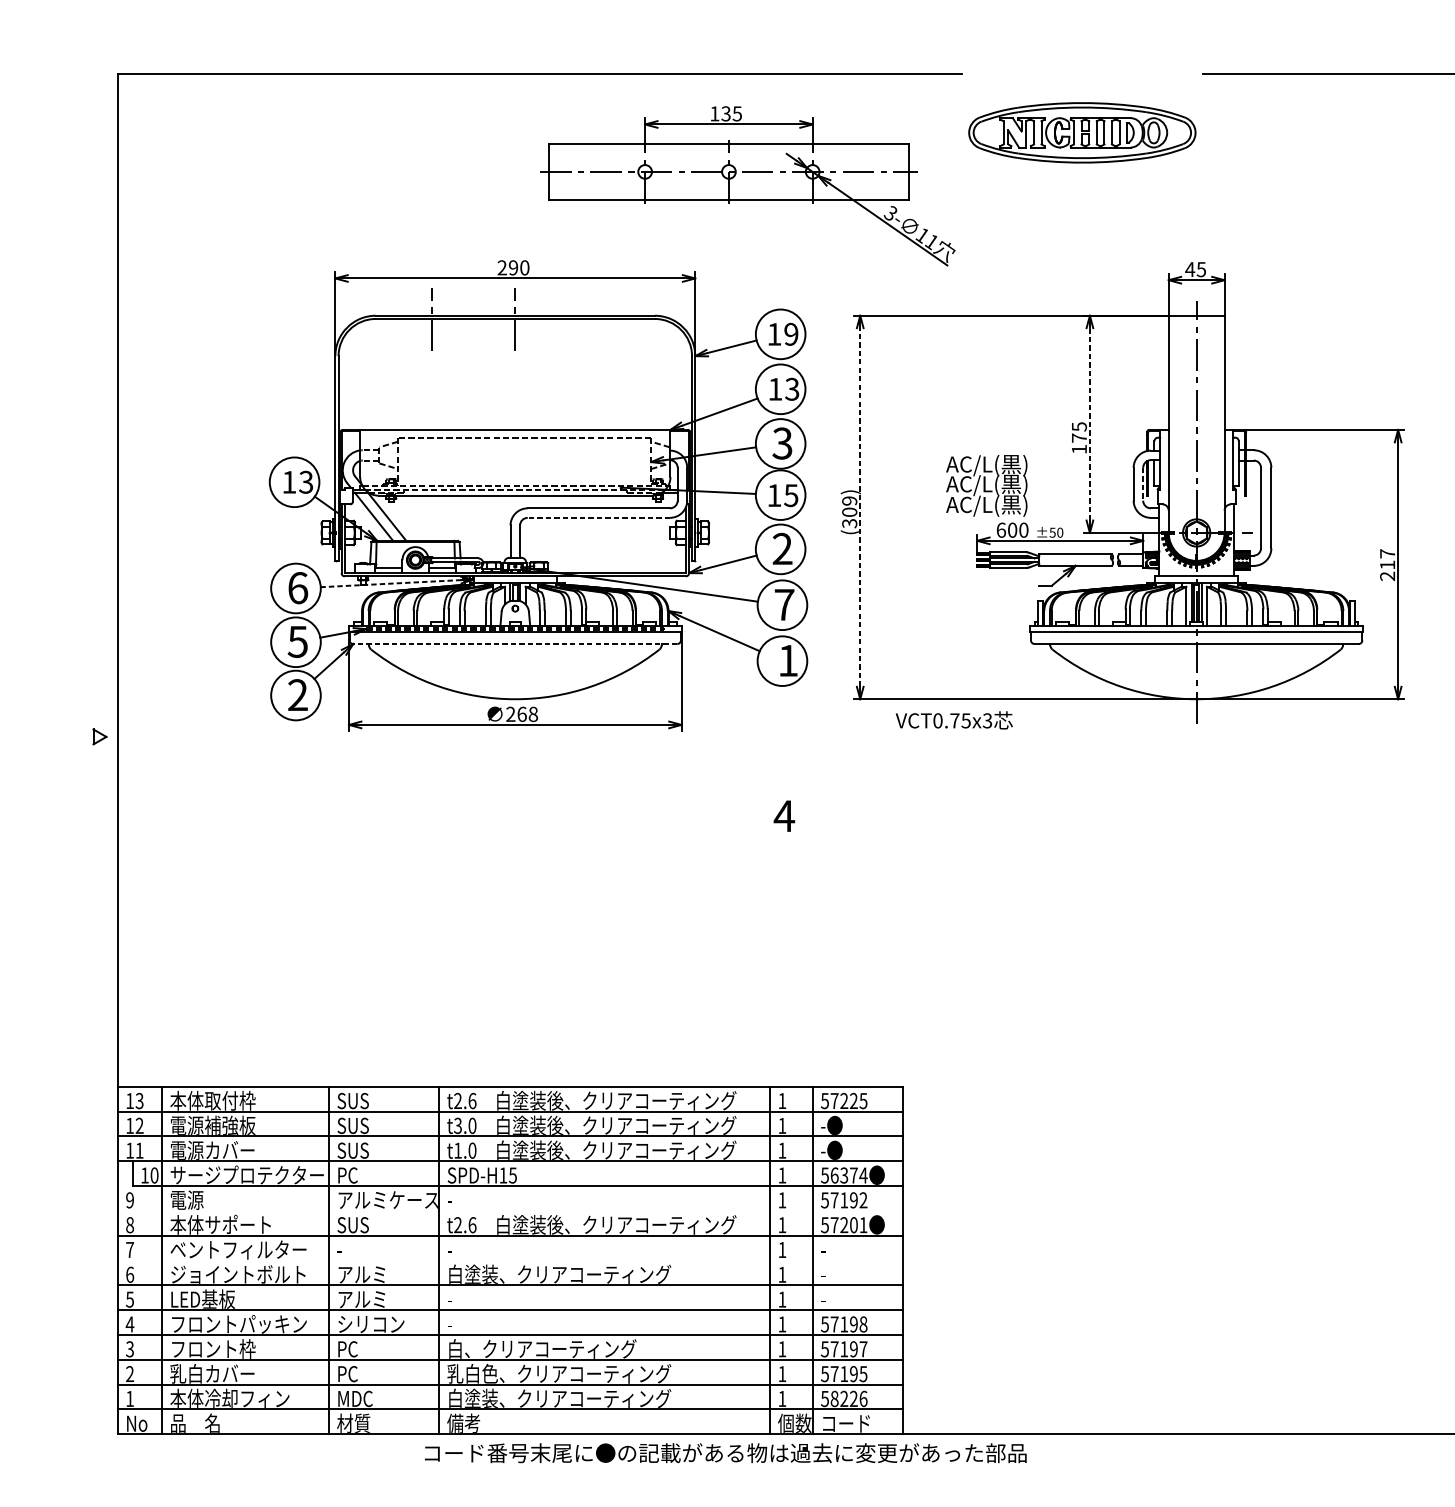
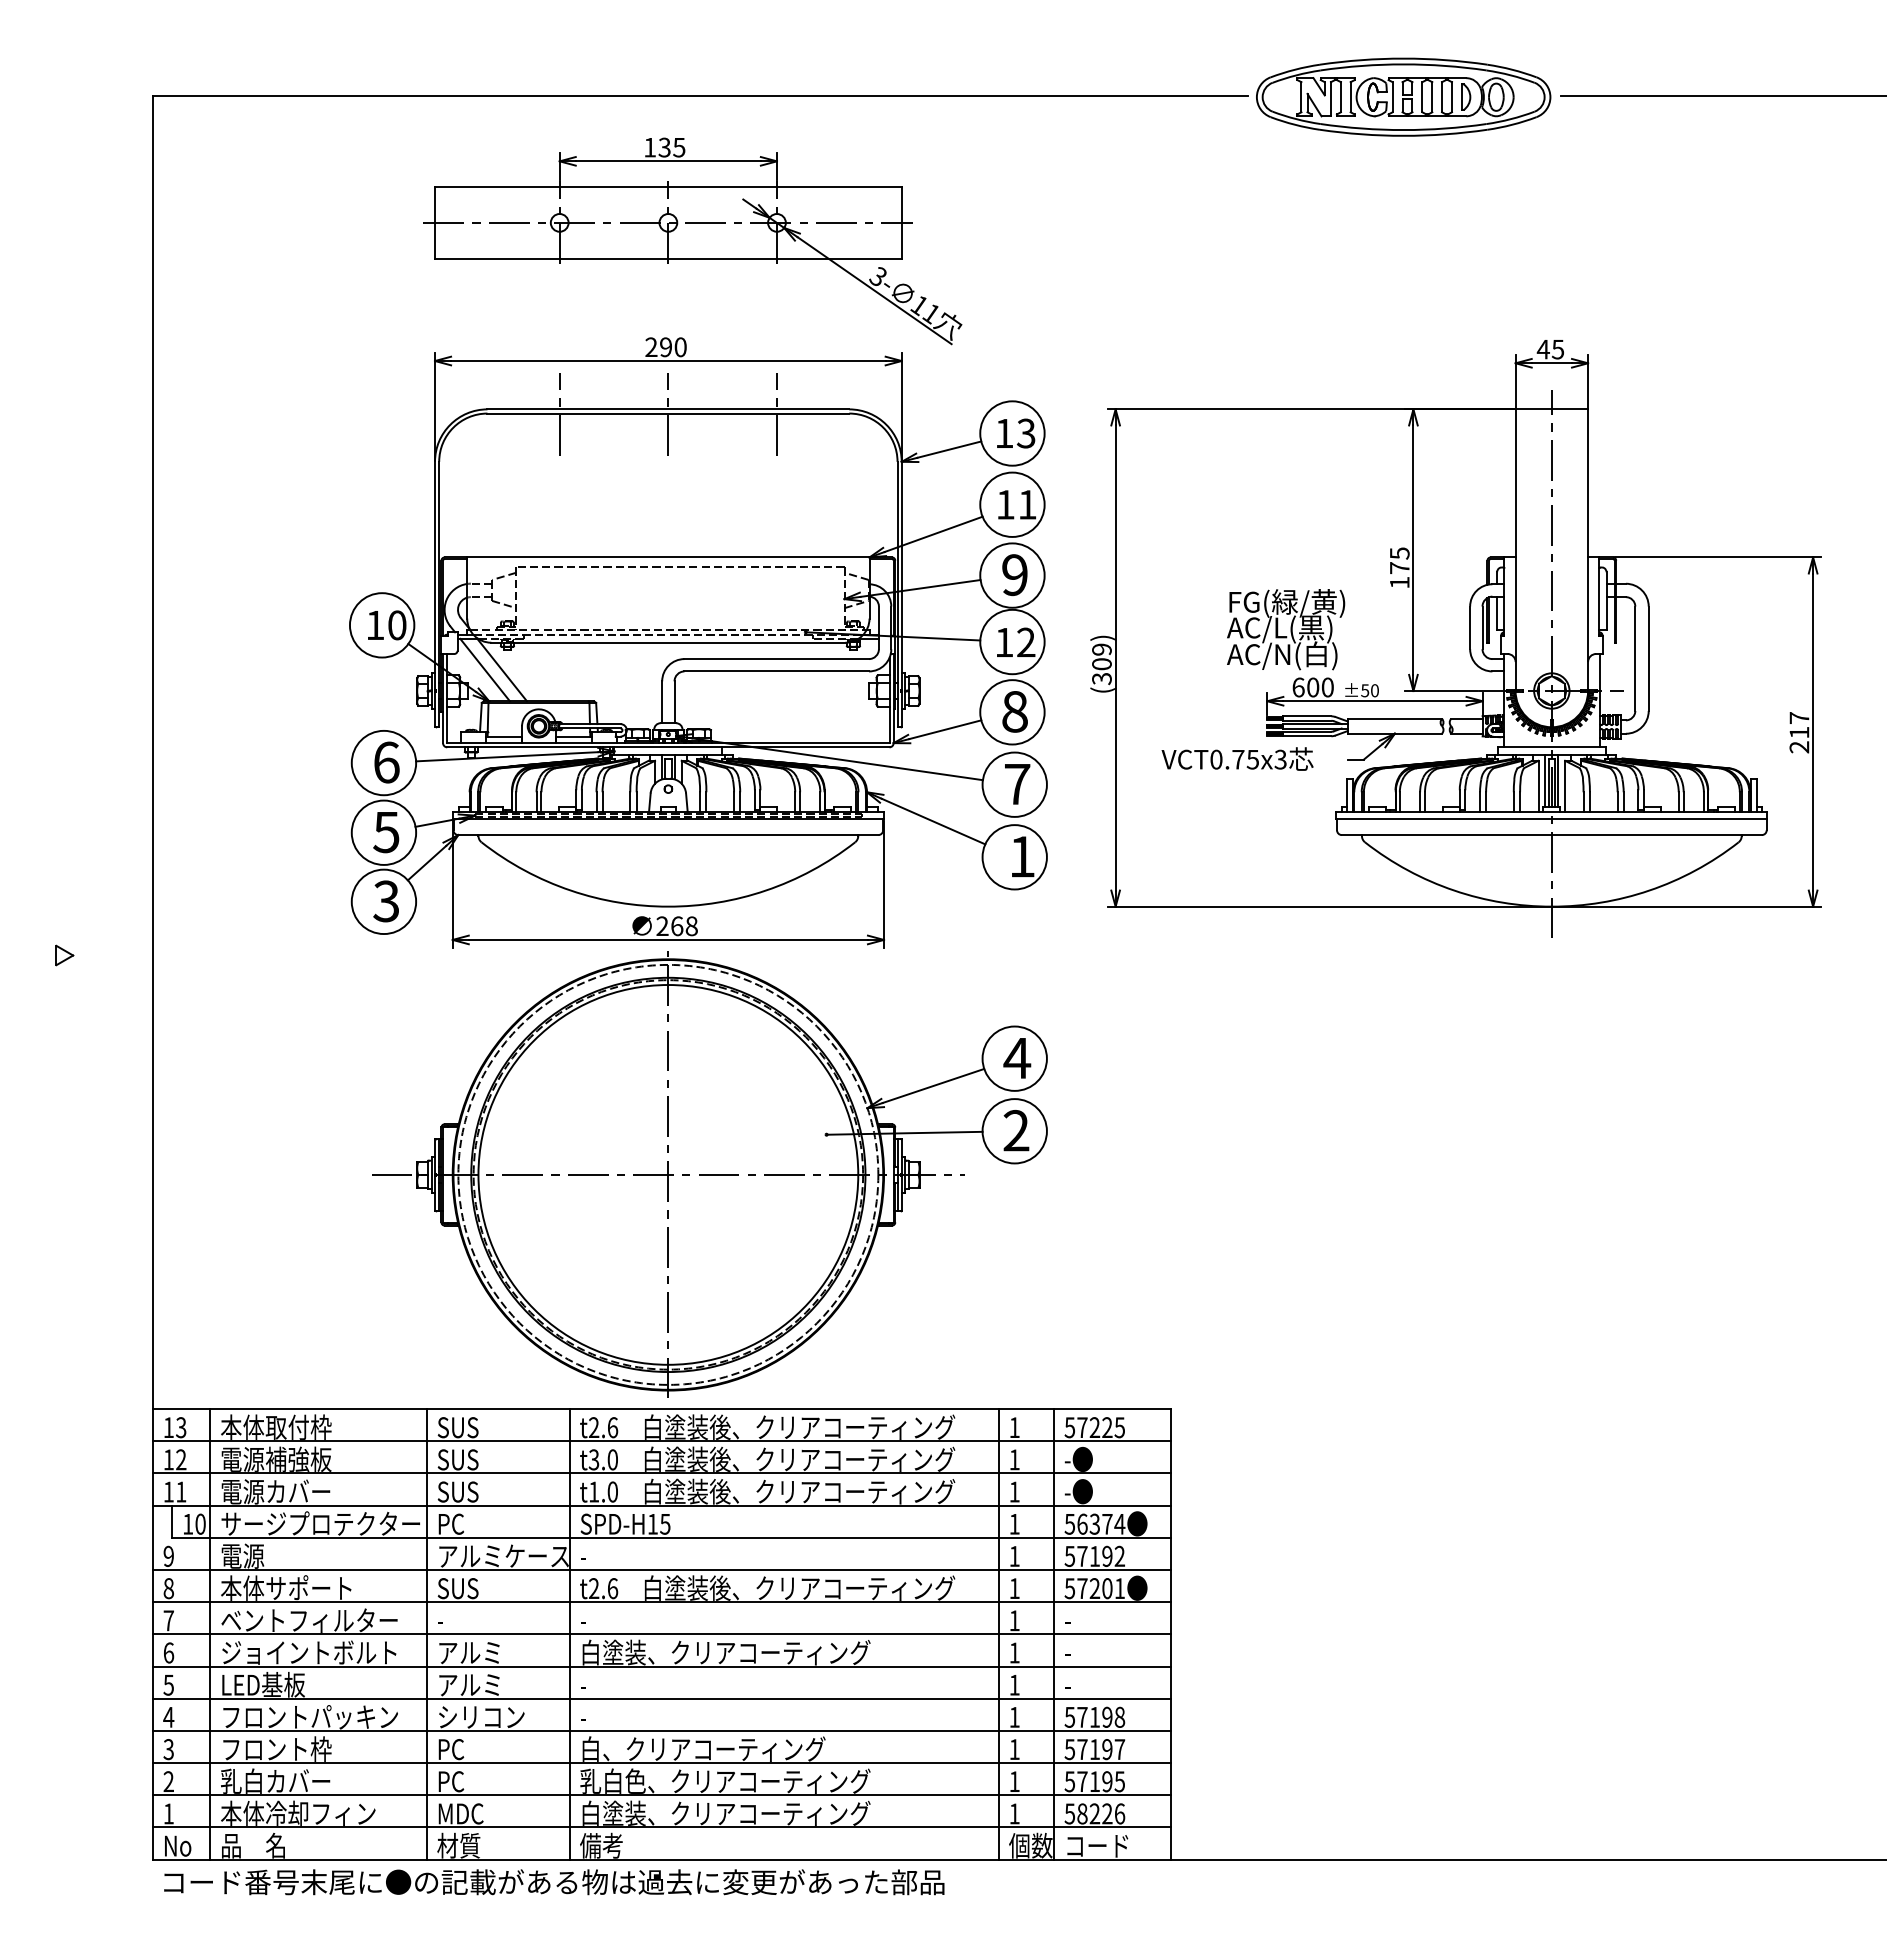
part: (1082, 132) -> (1403, 96), moved
part: (747, 186) -> (692, 241), moved
line: (598, 318) -> (776, 413), added
text: (790, 334) -> (1025, 433), 19 -> 13
text: (792, 389) -> (1027, 504), 13 -> 11
line: (1089, 424) -> (1413, 550), dashed -> solid
text: (782, 443) -> (1014, 575), 3 -> 9
text: (992, 465) -> (1286, 603), AC/L(黒) -> FG(緑/黄)
text: (305, 482) -> (396, 625), 13 -> 10
line: (1143, 484) -> (1482, 628), dashed -> solid
text: (790, 495) -> (1025, 642), 15 -> 12
text: (1008, 505) -> (1307, 655), AC/L(黒) -> AC/N(白)
line: (860, 507) -> (1115, 658), dashed -> solid
line: (598, 517) -> (776, 671), dashed -> solid
text: (782, 548) -> (1014, 711), 2 -> 8
line: (390, 583) -> (506, 756), dashed -> solid
line: (514, 644) -> (667, 835), dashed -> solid
text: (297, 695) -> (386, 901), 2 -> 3
text: (954, 719) -> (1237, 758), moved
part: (99, 736) -> (64, 955), moved
part: (547, 905) -> (709, 1174), added
line: (510, 1210) -> (662, 1569), added
line: (510, 1260) -> (662, 1634), added
text: (725, 1453) -> (554, 1882), moved

